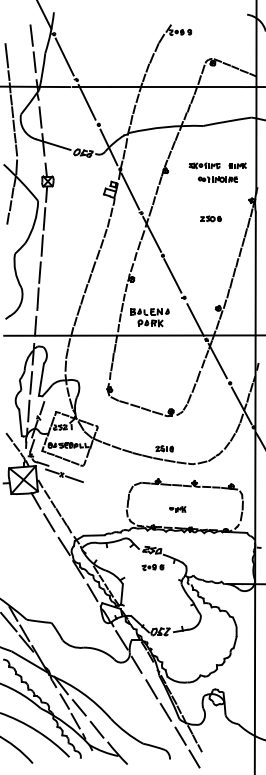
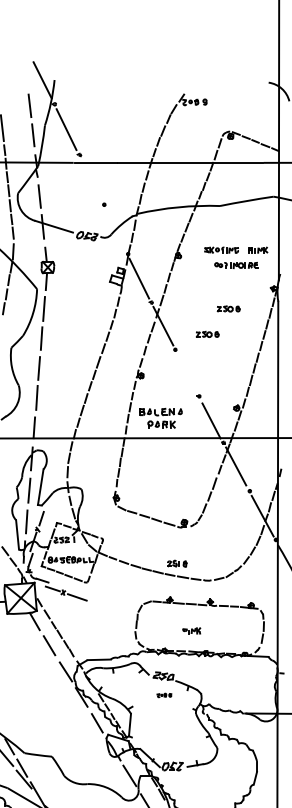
line: (86, 101) -> (90, 178), removed
line: (108, 147) -> (115, 229), removed
part: (191, 241) -> (207, 334), added
line: (172, 275) -> (185, 371), removed
part: (152, 567) -> (163, 695), size x0.6

